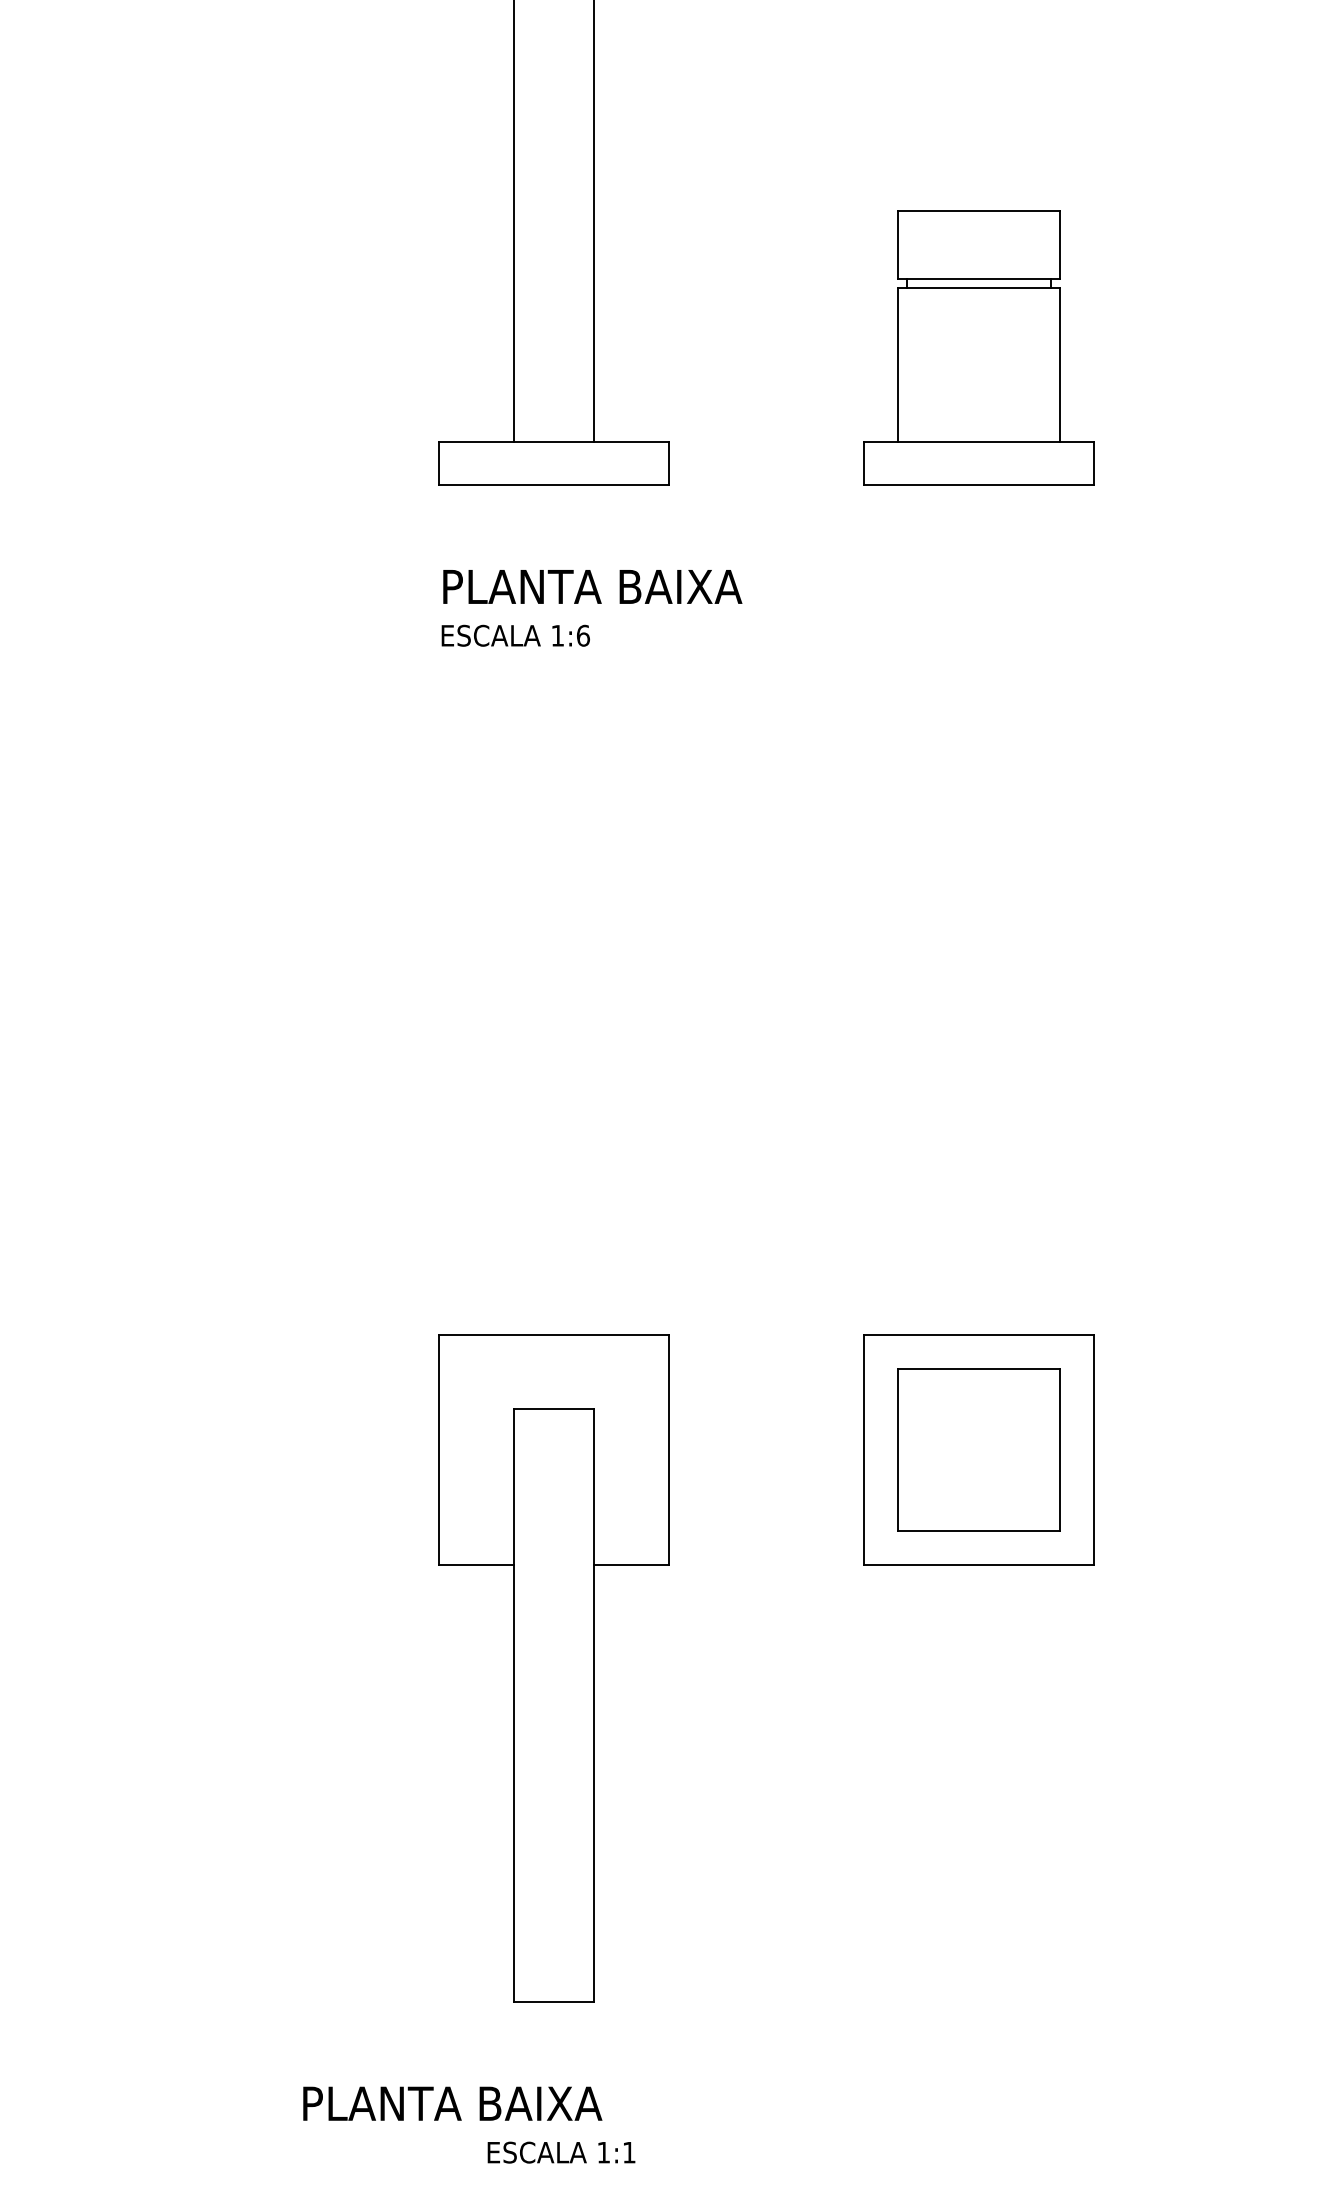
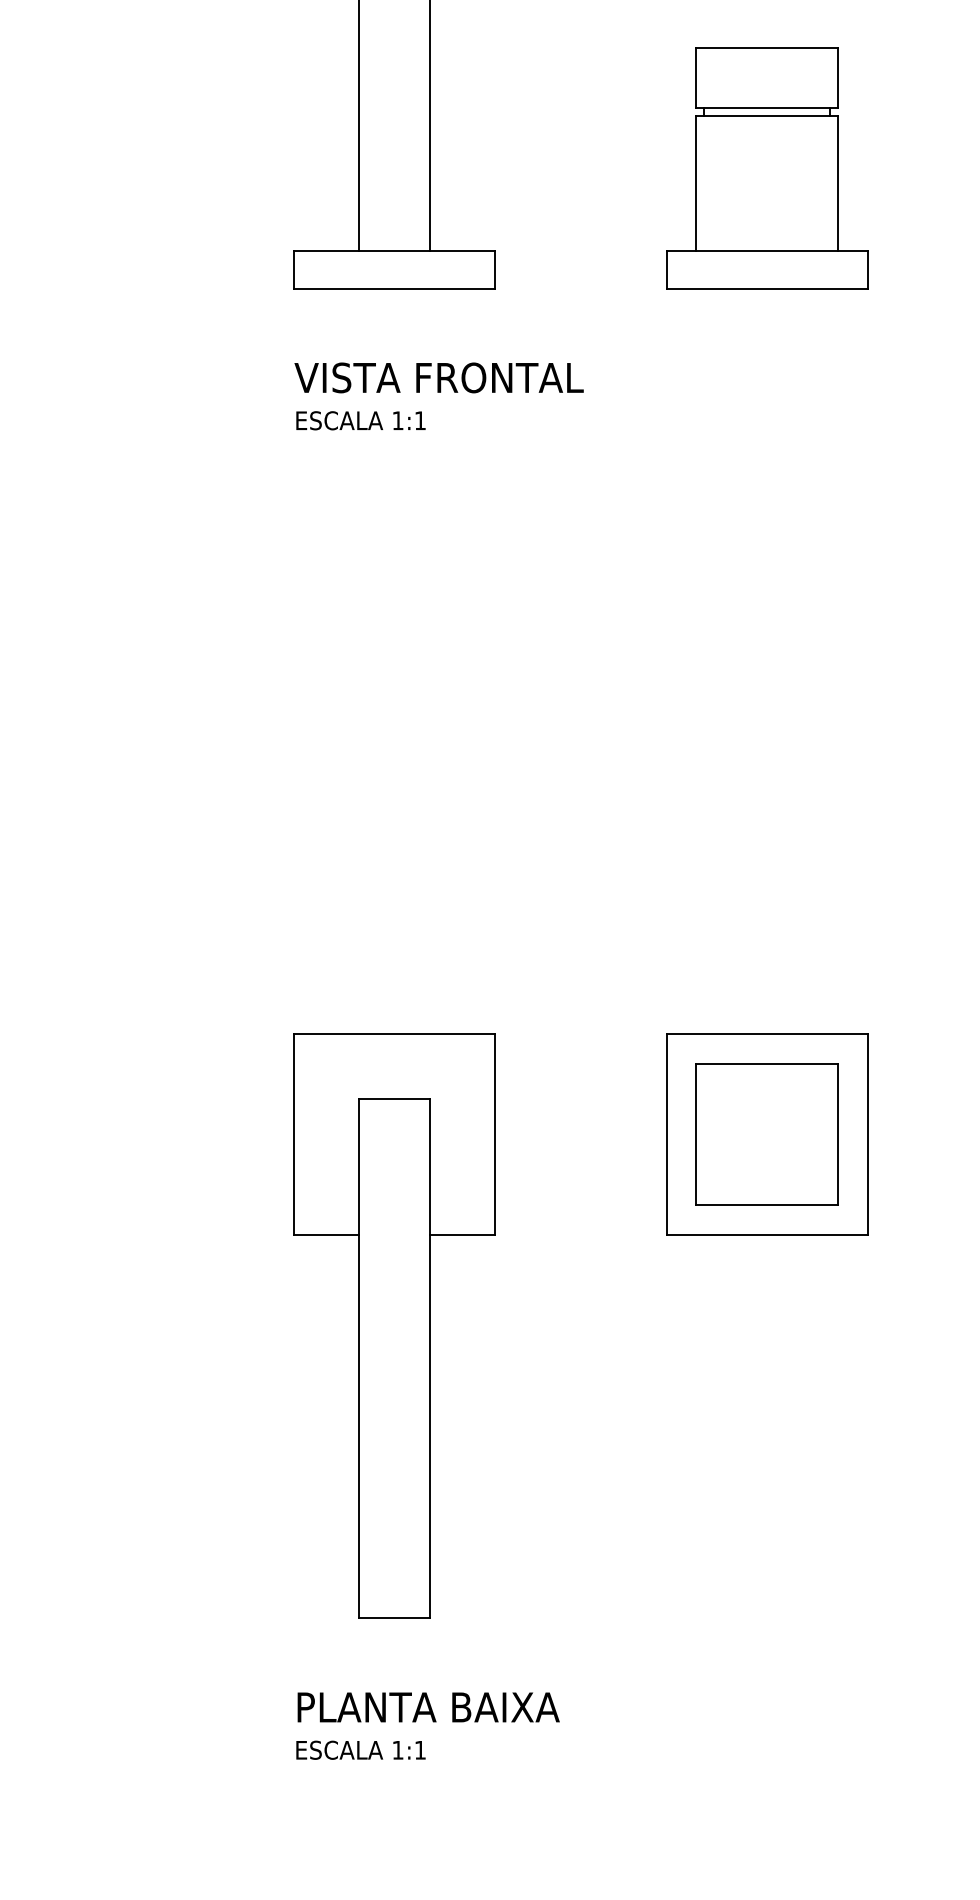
text: (604, 586) -> (438, 377), PLANTA BAIXA -> VISTA FRONTAL
text: (583, 635) -> (420, 420), 1:6 -> 1:1
text: (452, 2103) -> (428, 1707), moved
text: (561, 2152) -> (360, 1750), moved

